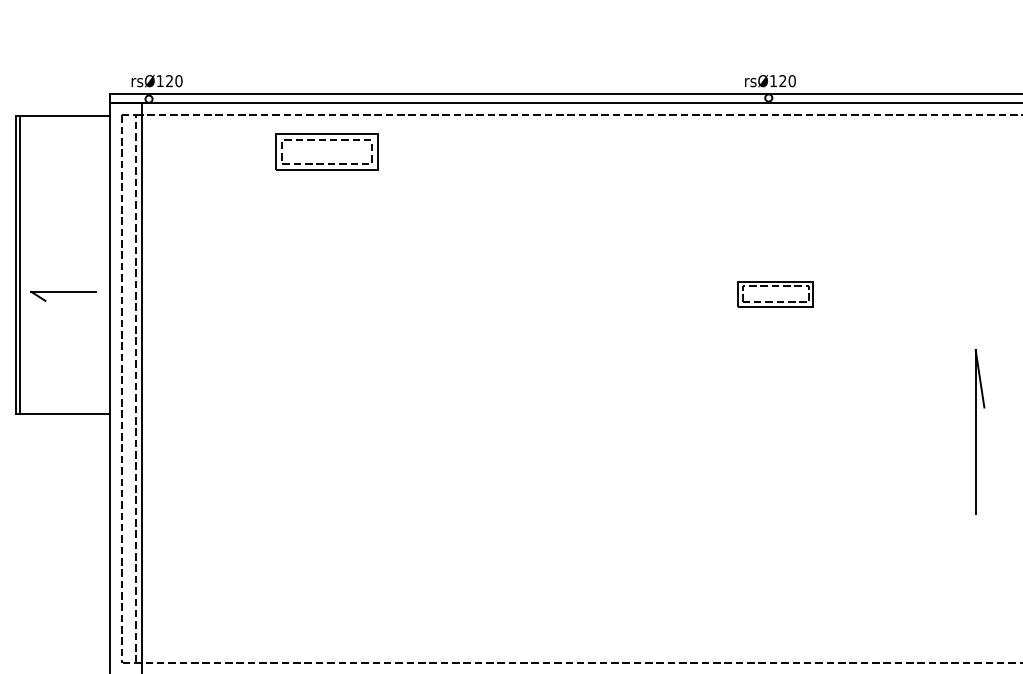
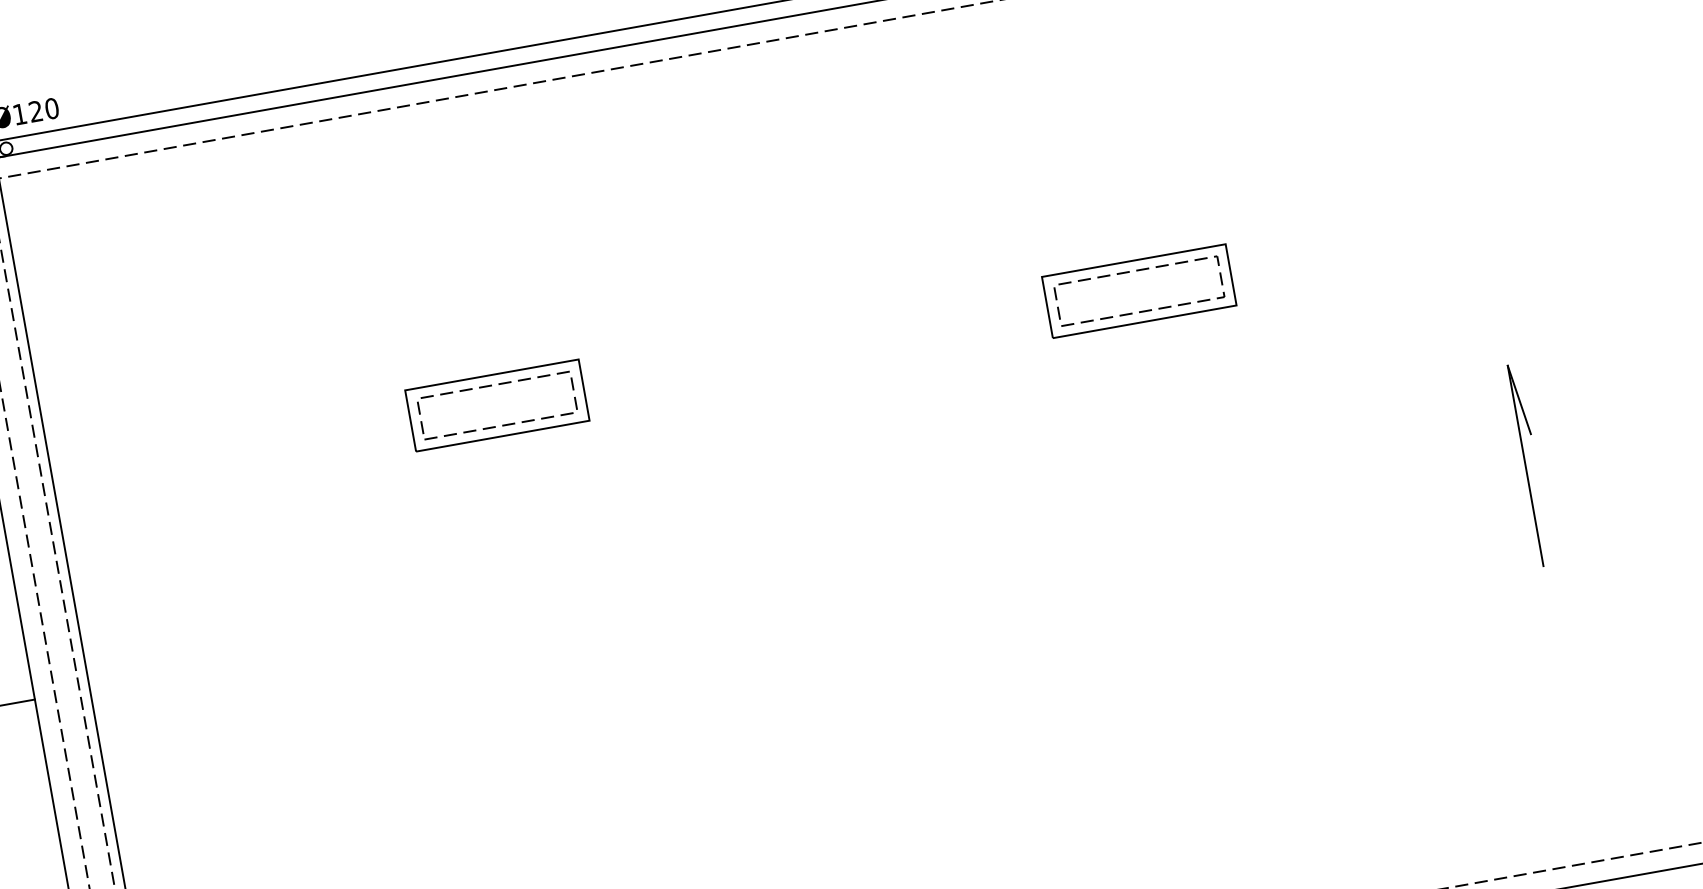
part: (326, 151) -> (496, 404), moved
part: (775, 293) -> (1138, 290), size x1.43
part: (979, 431) -> (1529, 464), size x0.71

